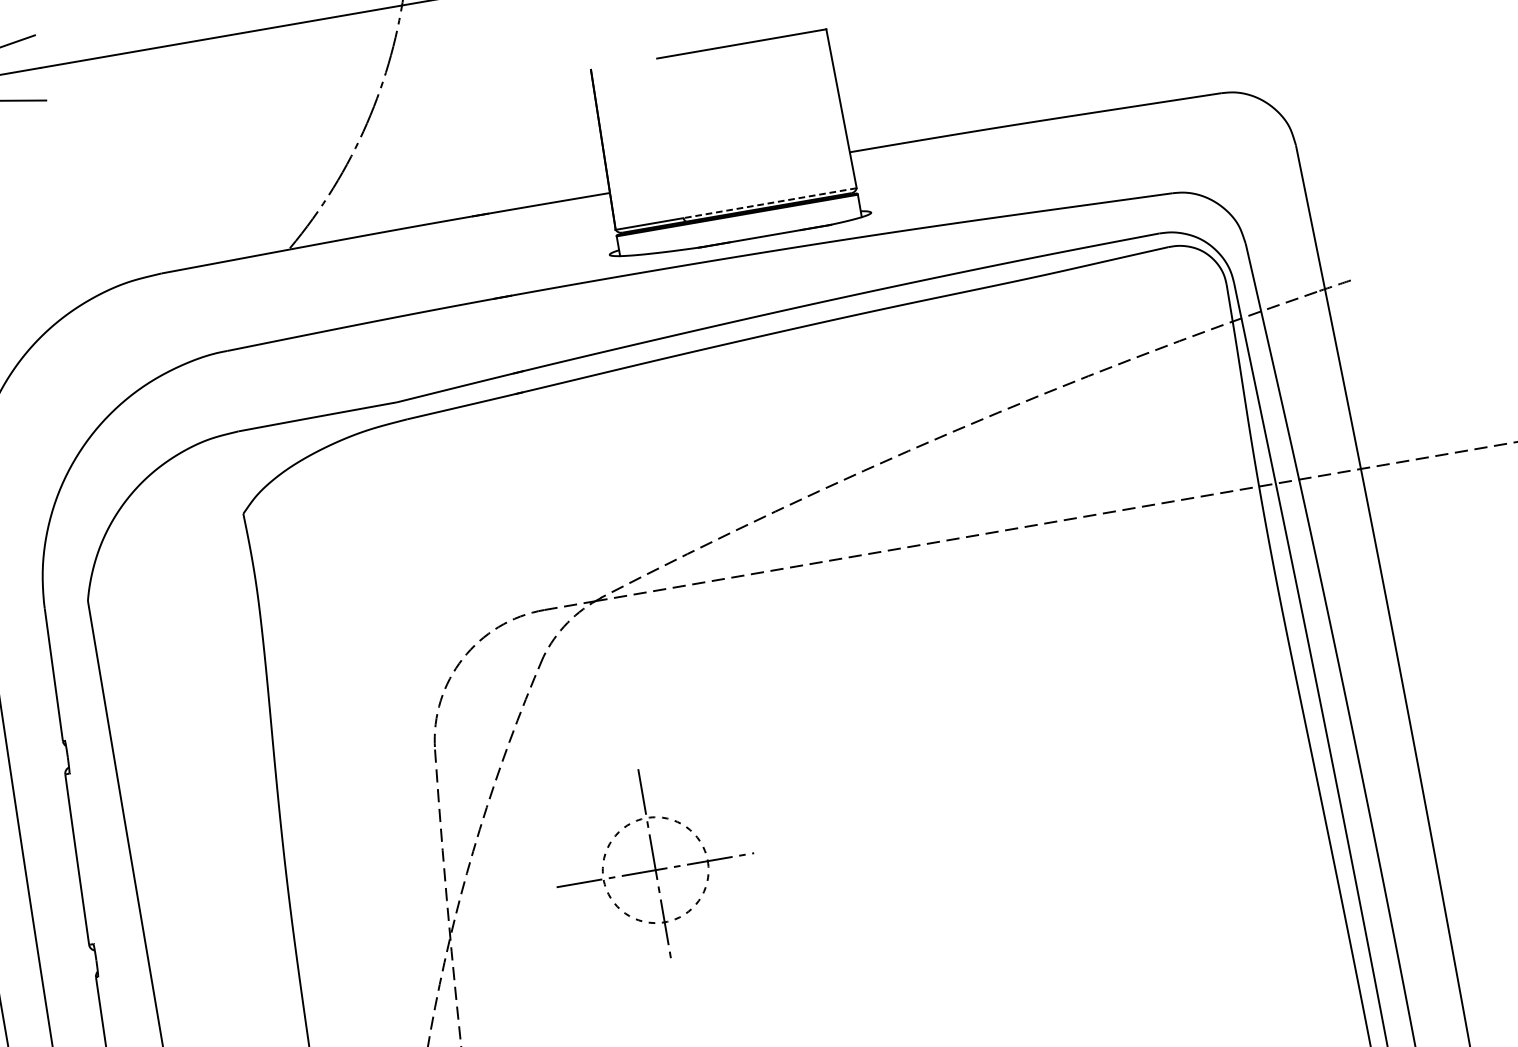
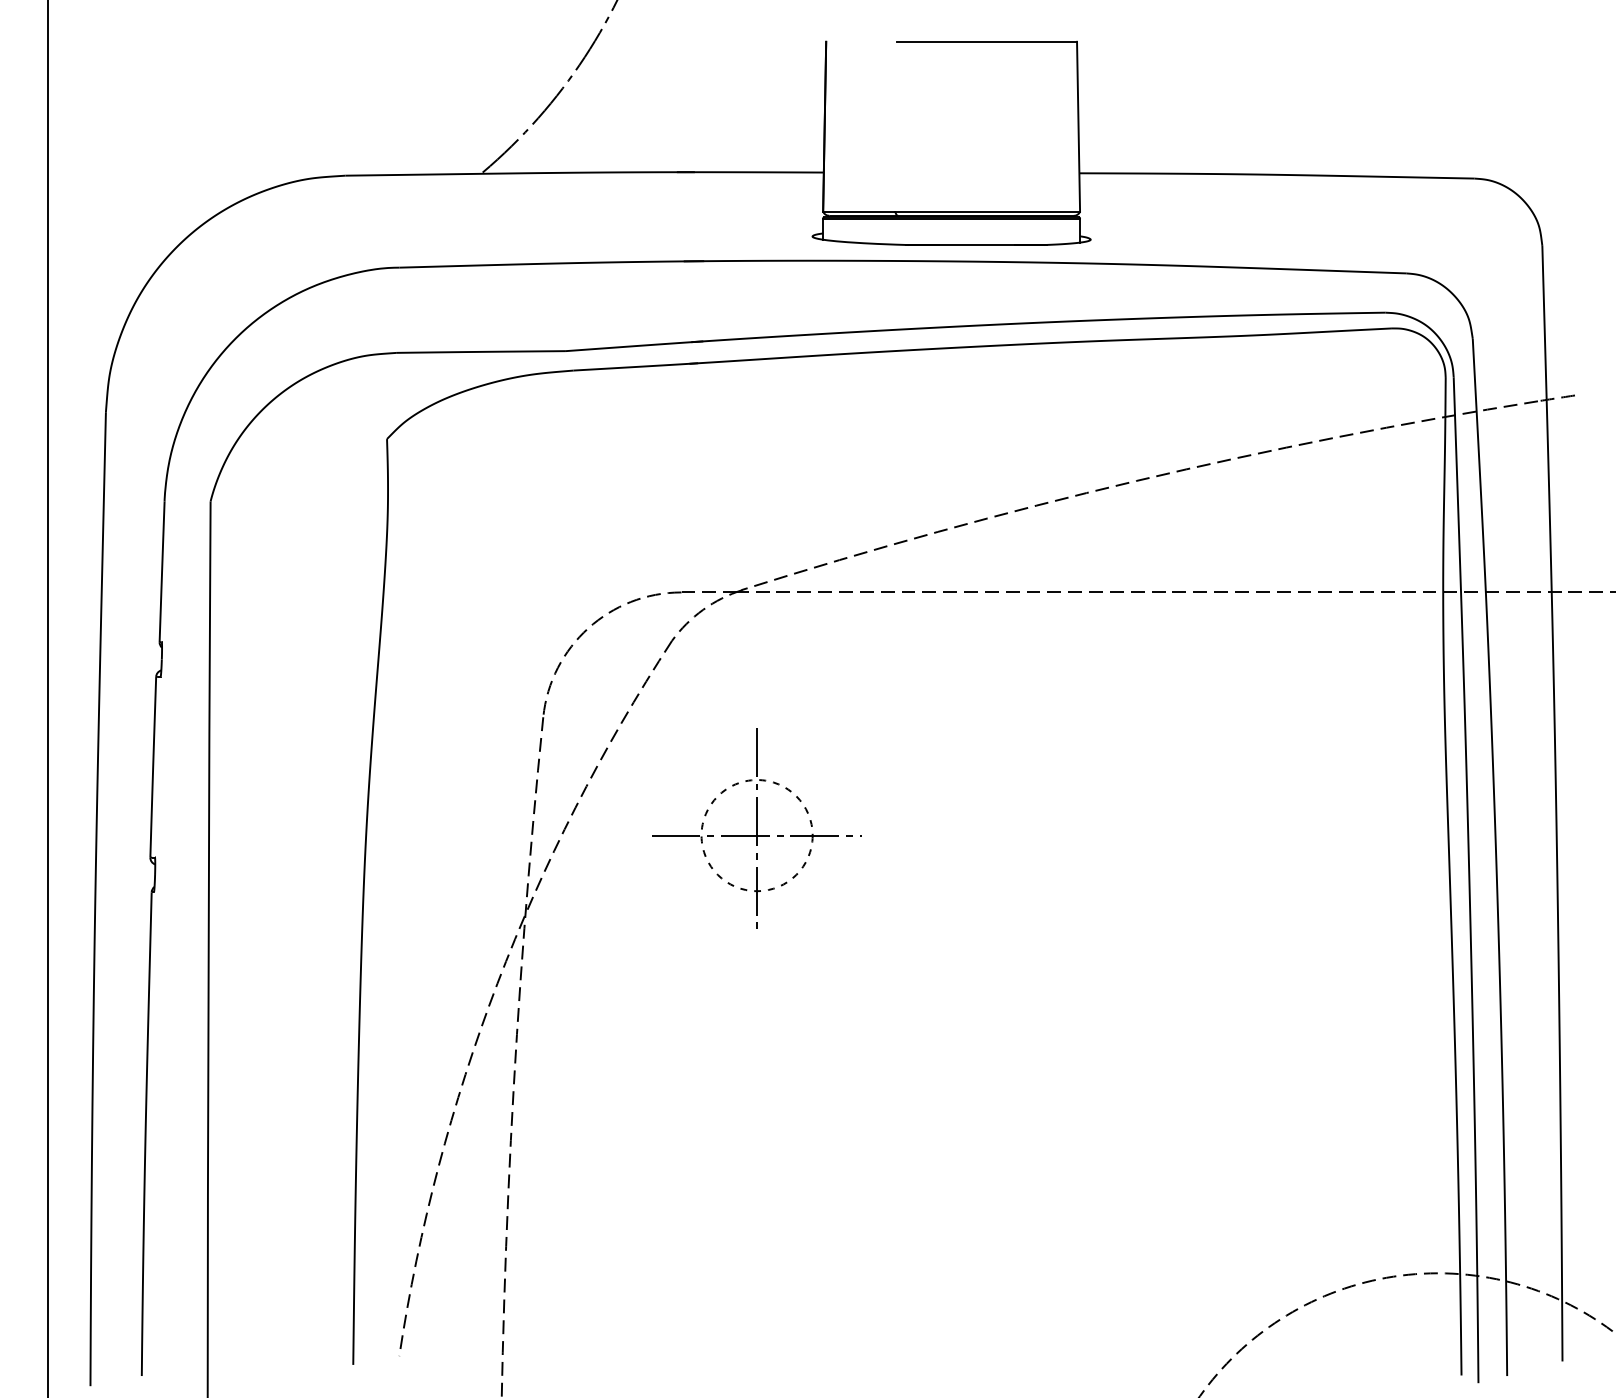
line: (769, 203) -> (987, 211), dashed -> solid
part: (653, 863) -> (756, 828), moved

